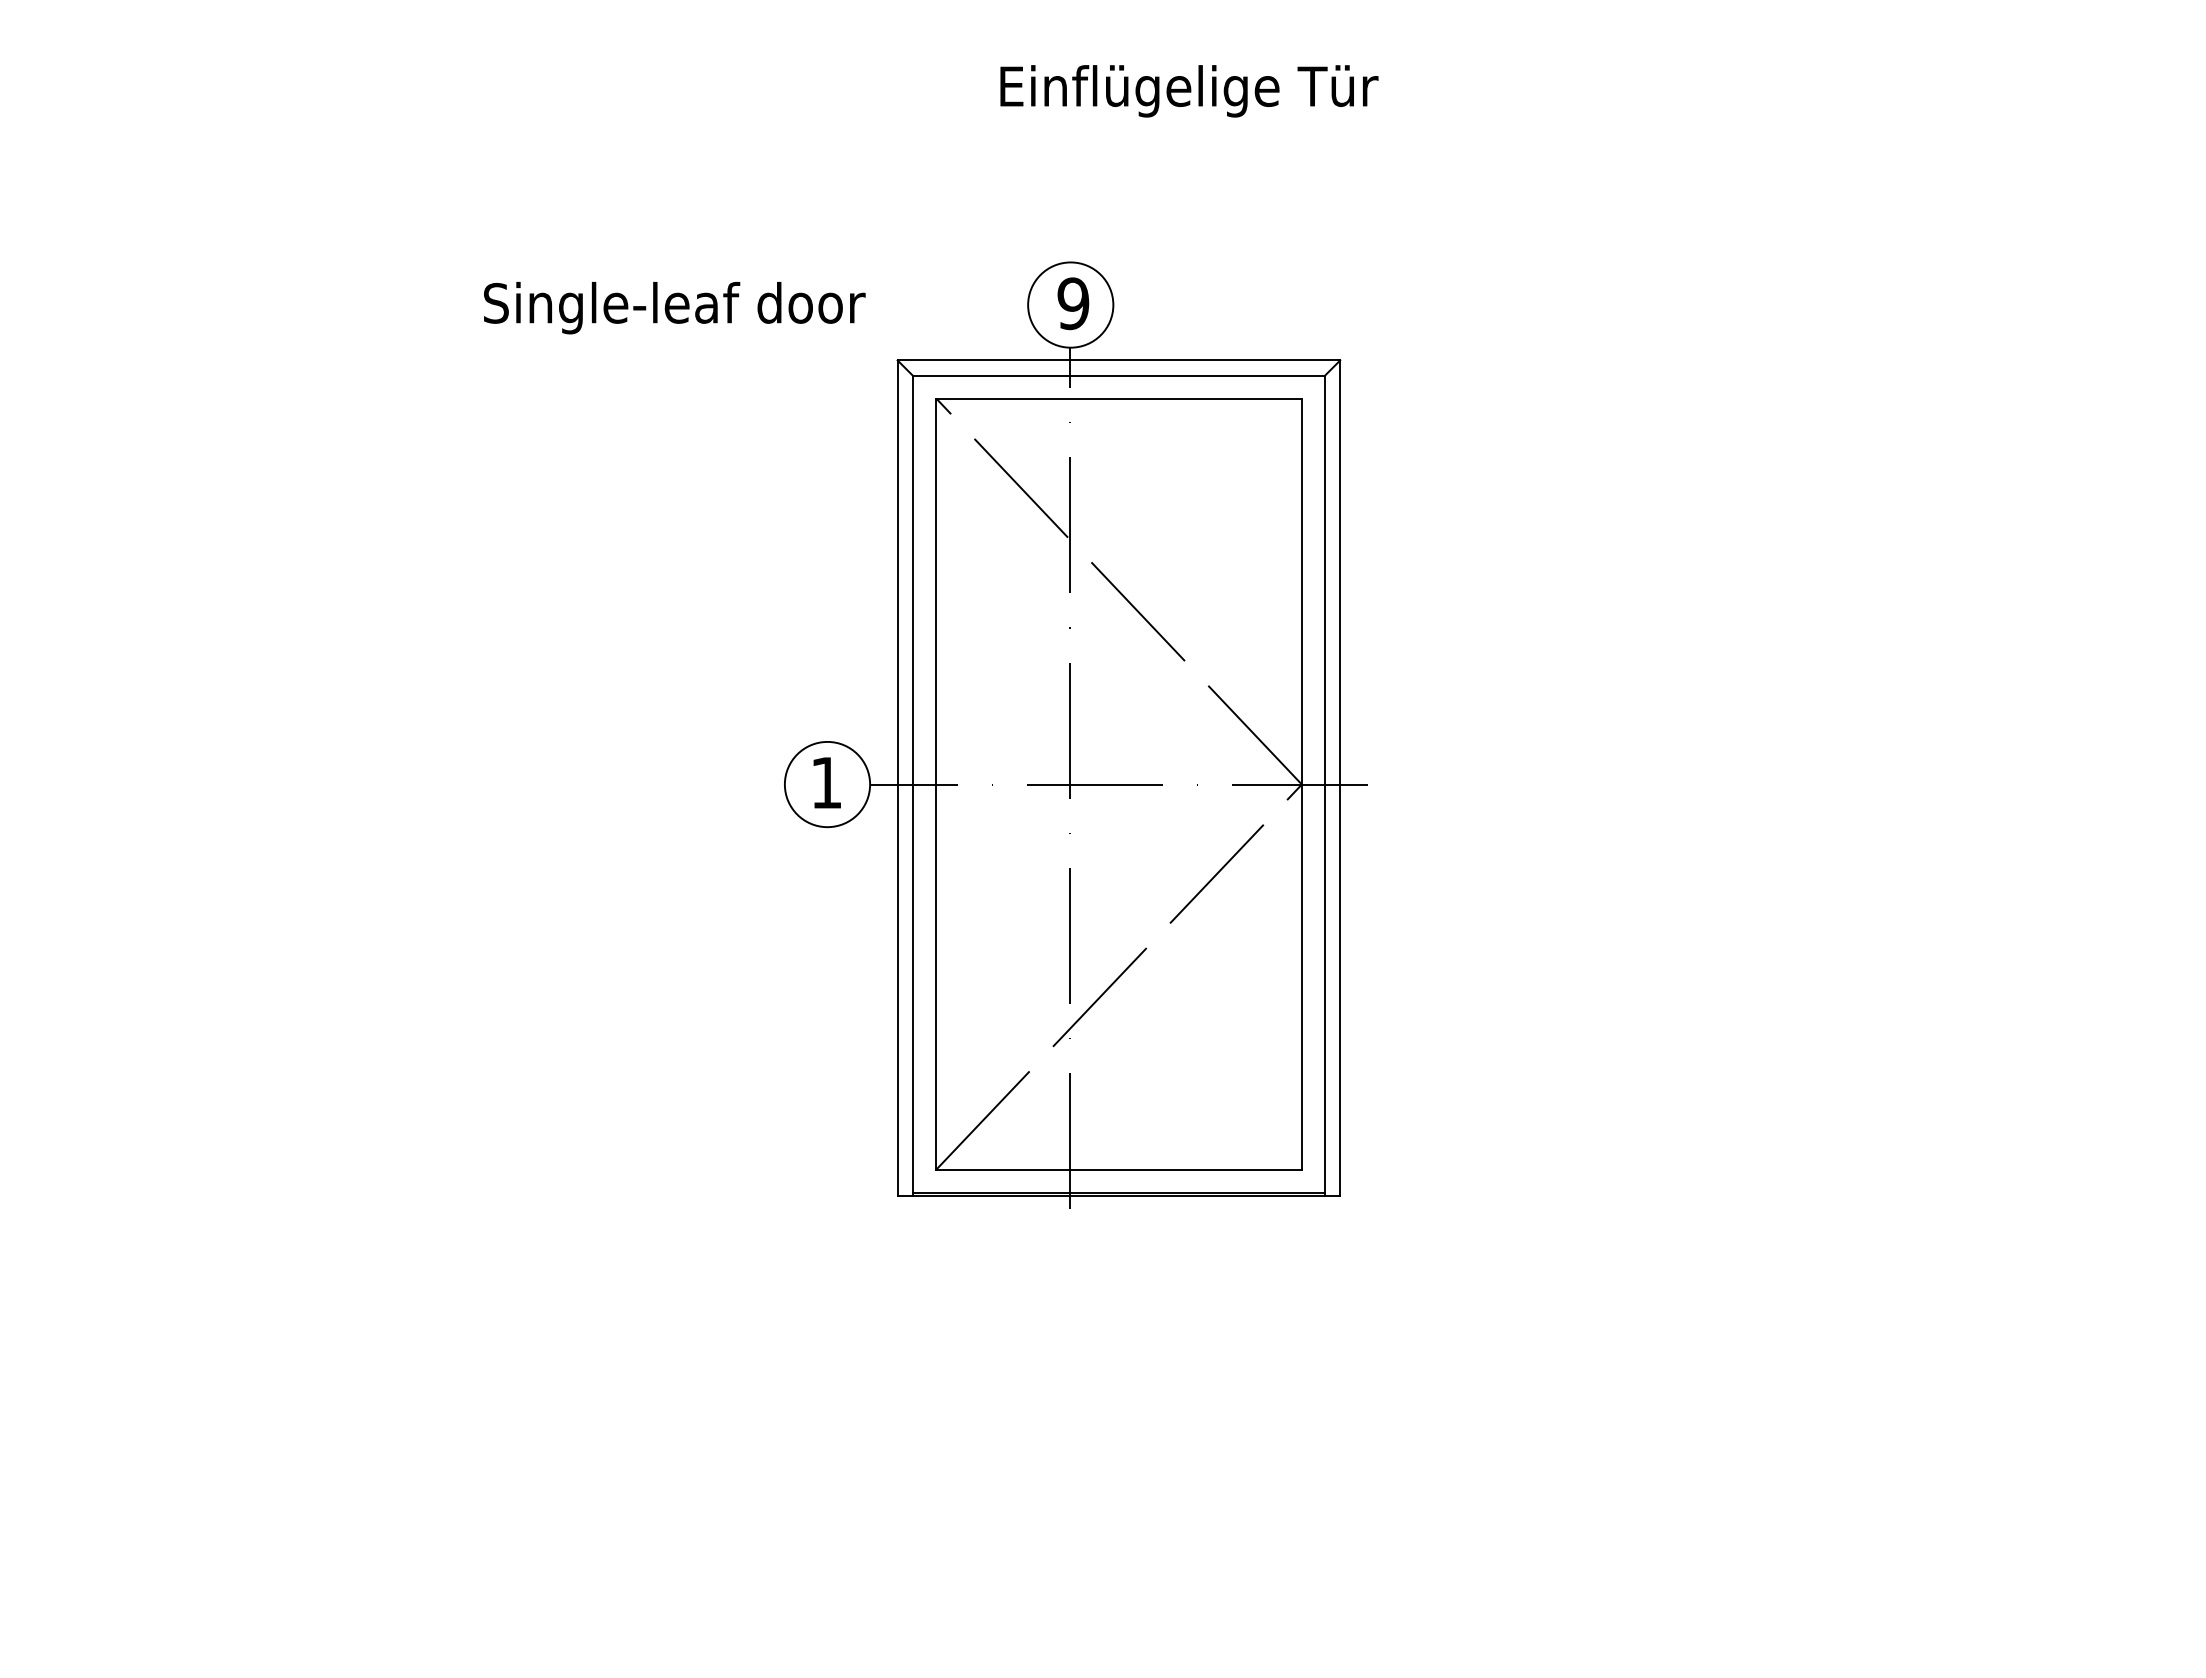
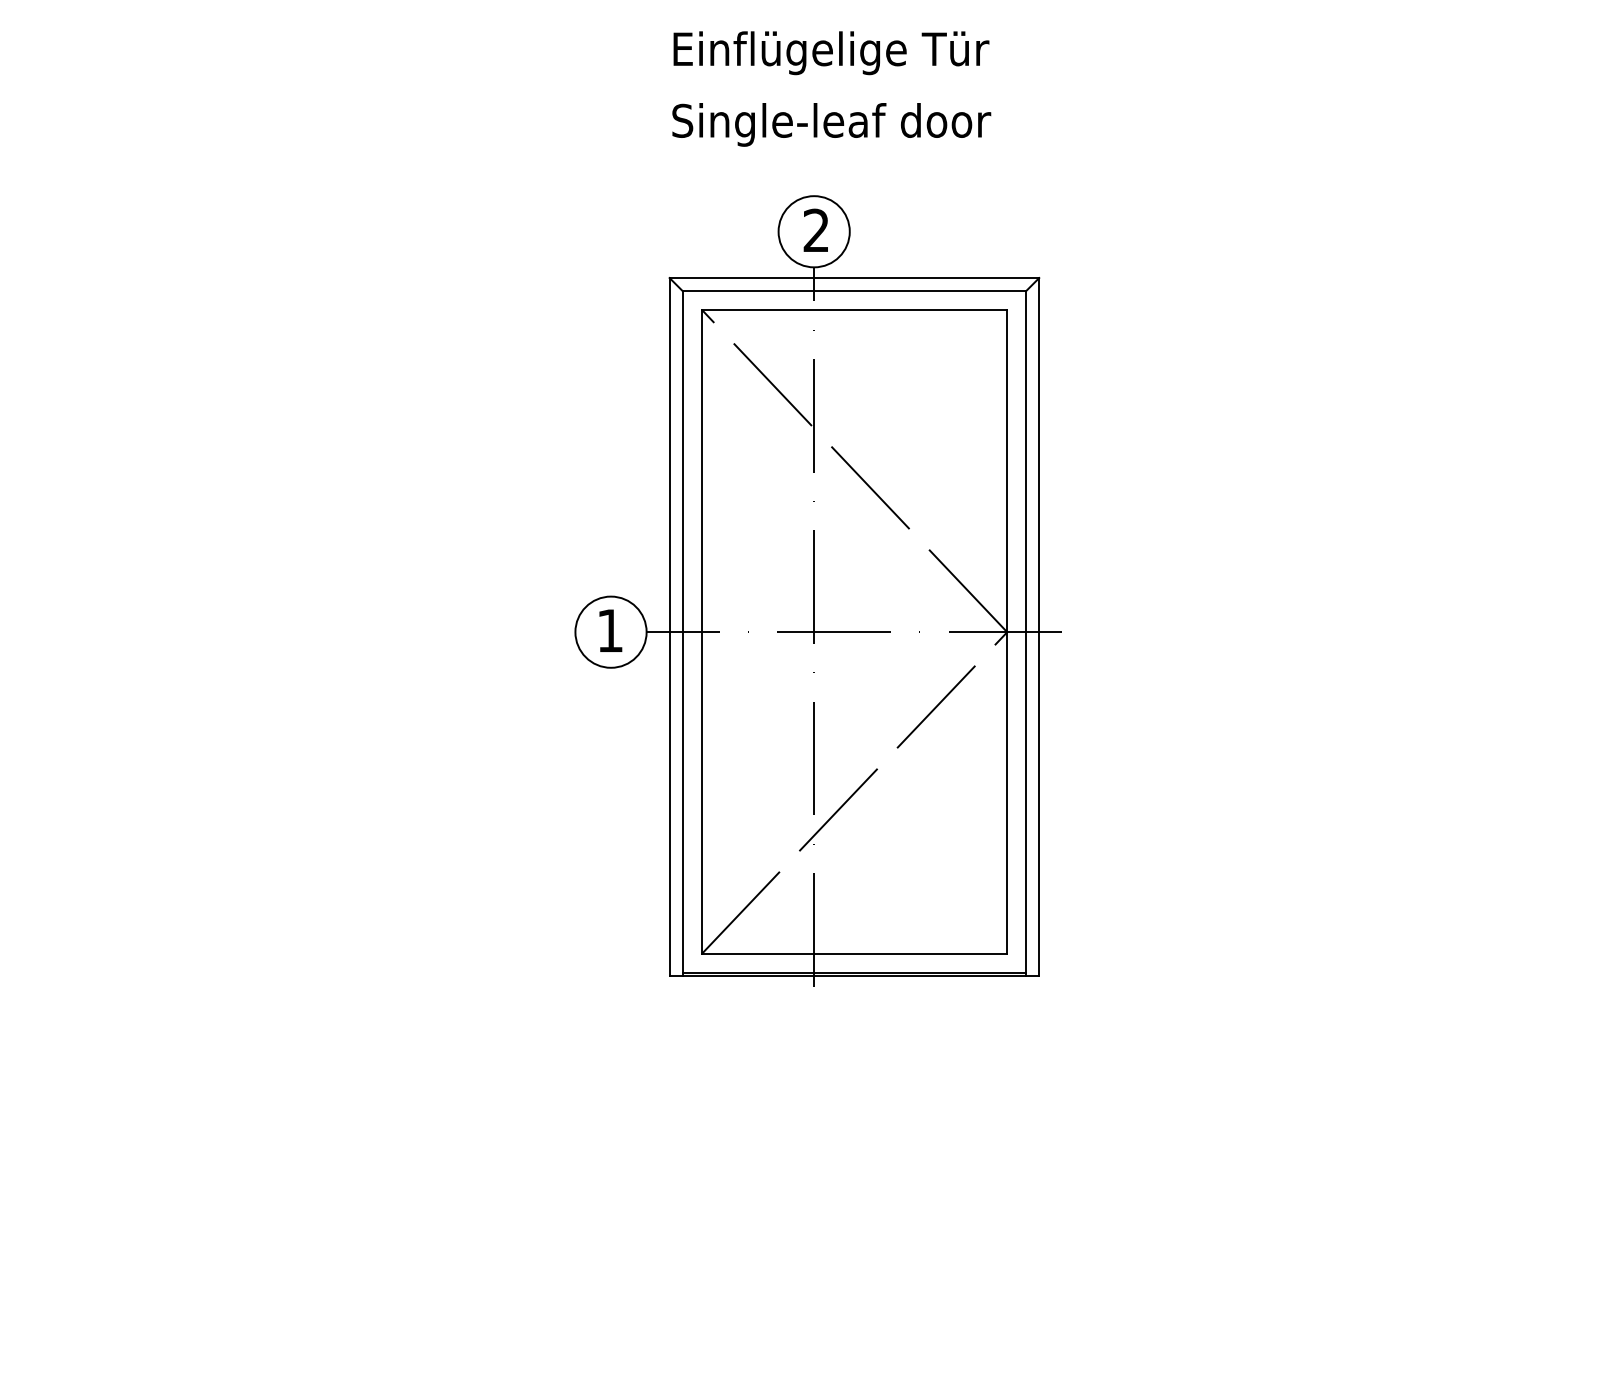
text: (1189, 91) -> (831, 53), moved
text: (1073, 303) -> (816, 230), 9 -> 2
text: (674, 308) -> (831, 125), moved

